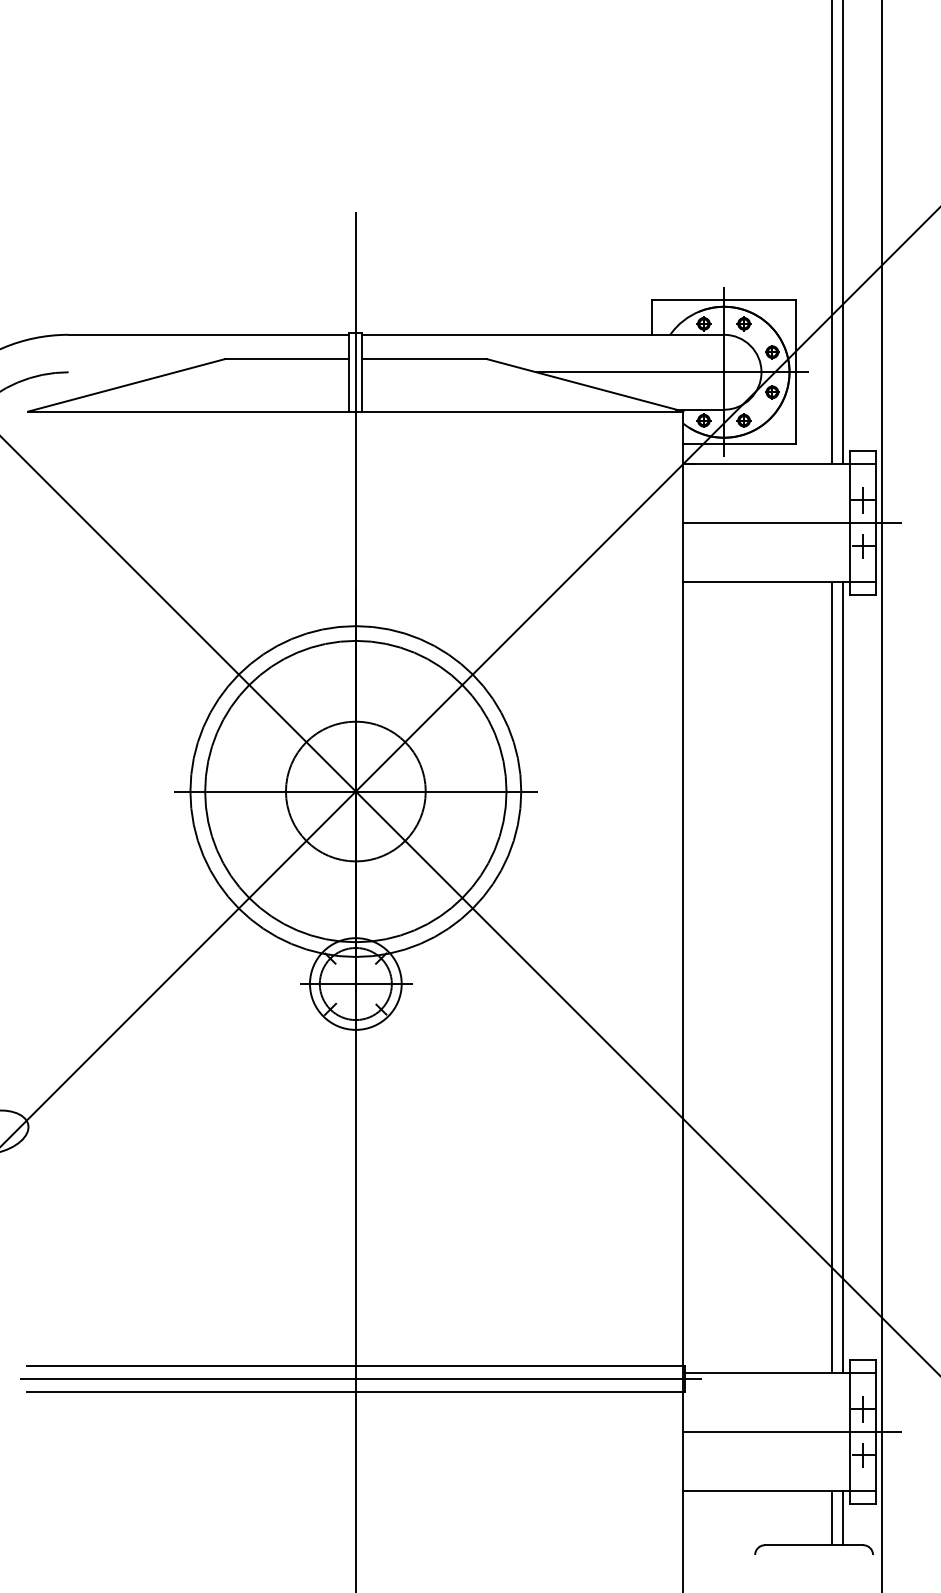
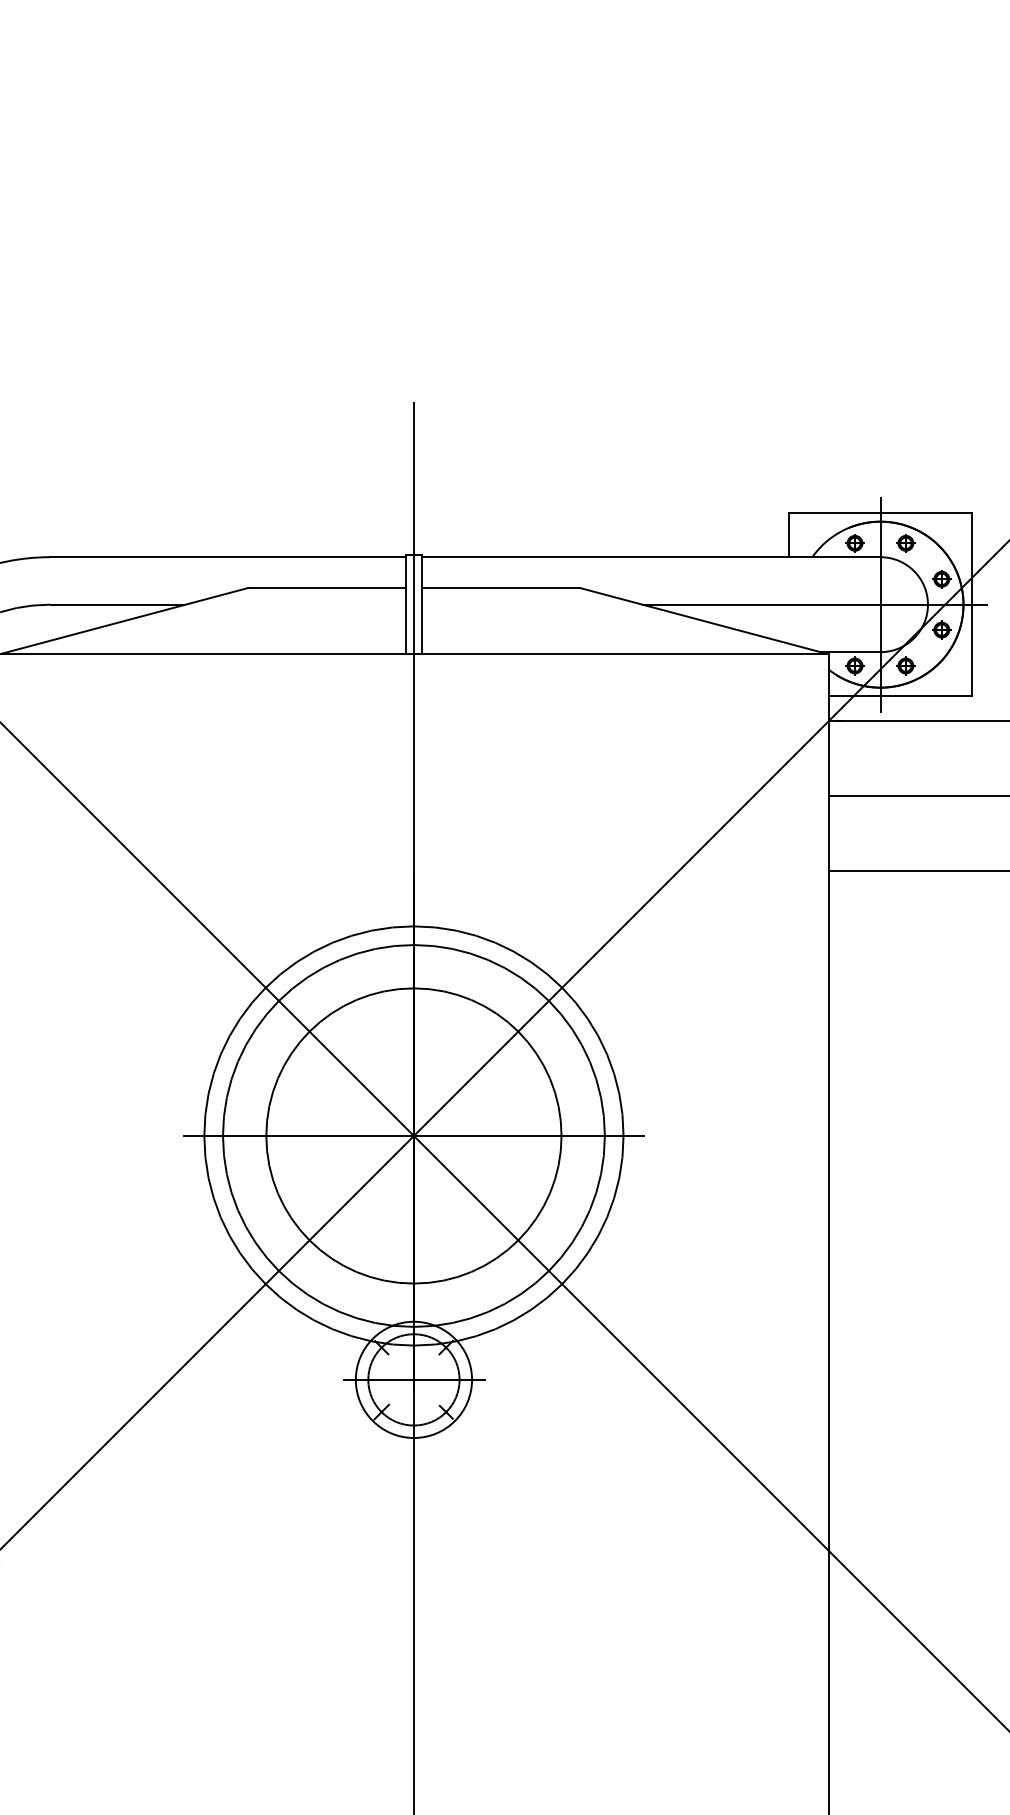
line: (121, 372) -> (116, 604), added
circle: (355, 791) -> (413, 1135), size x1.67

